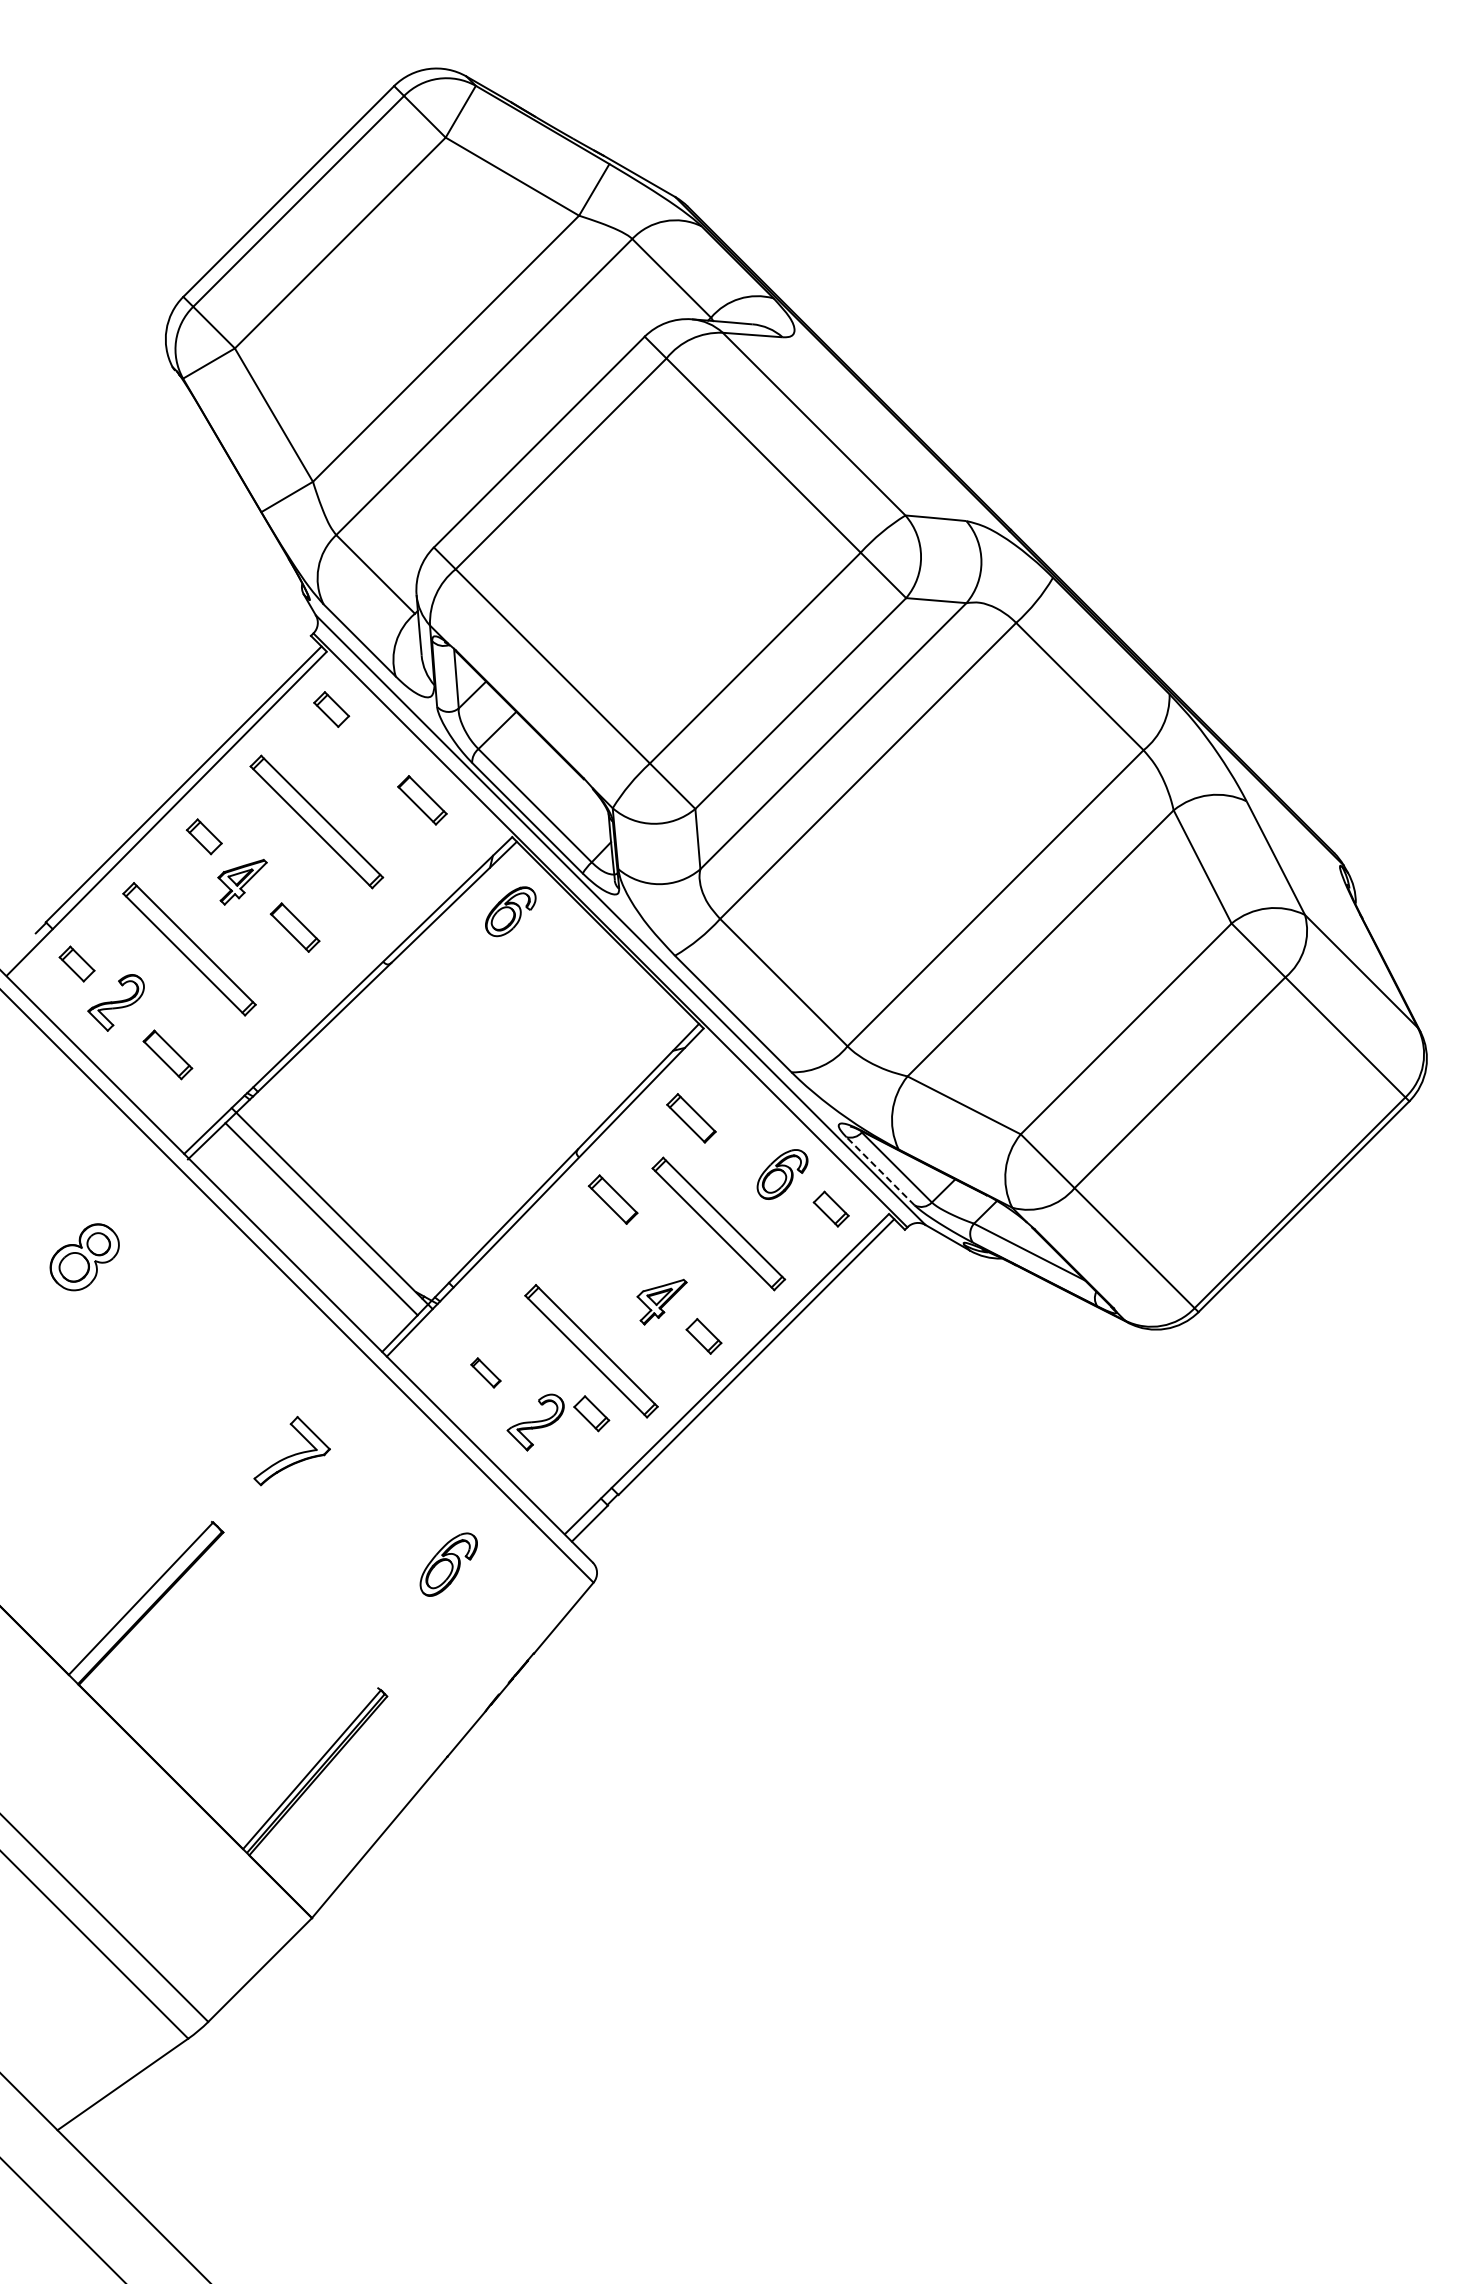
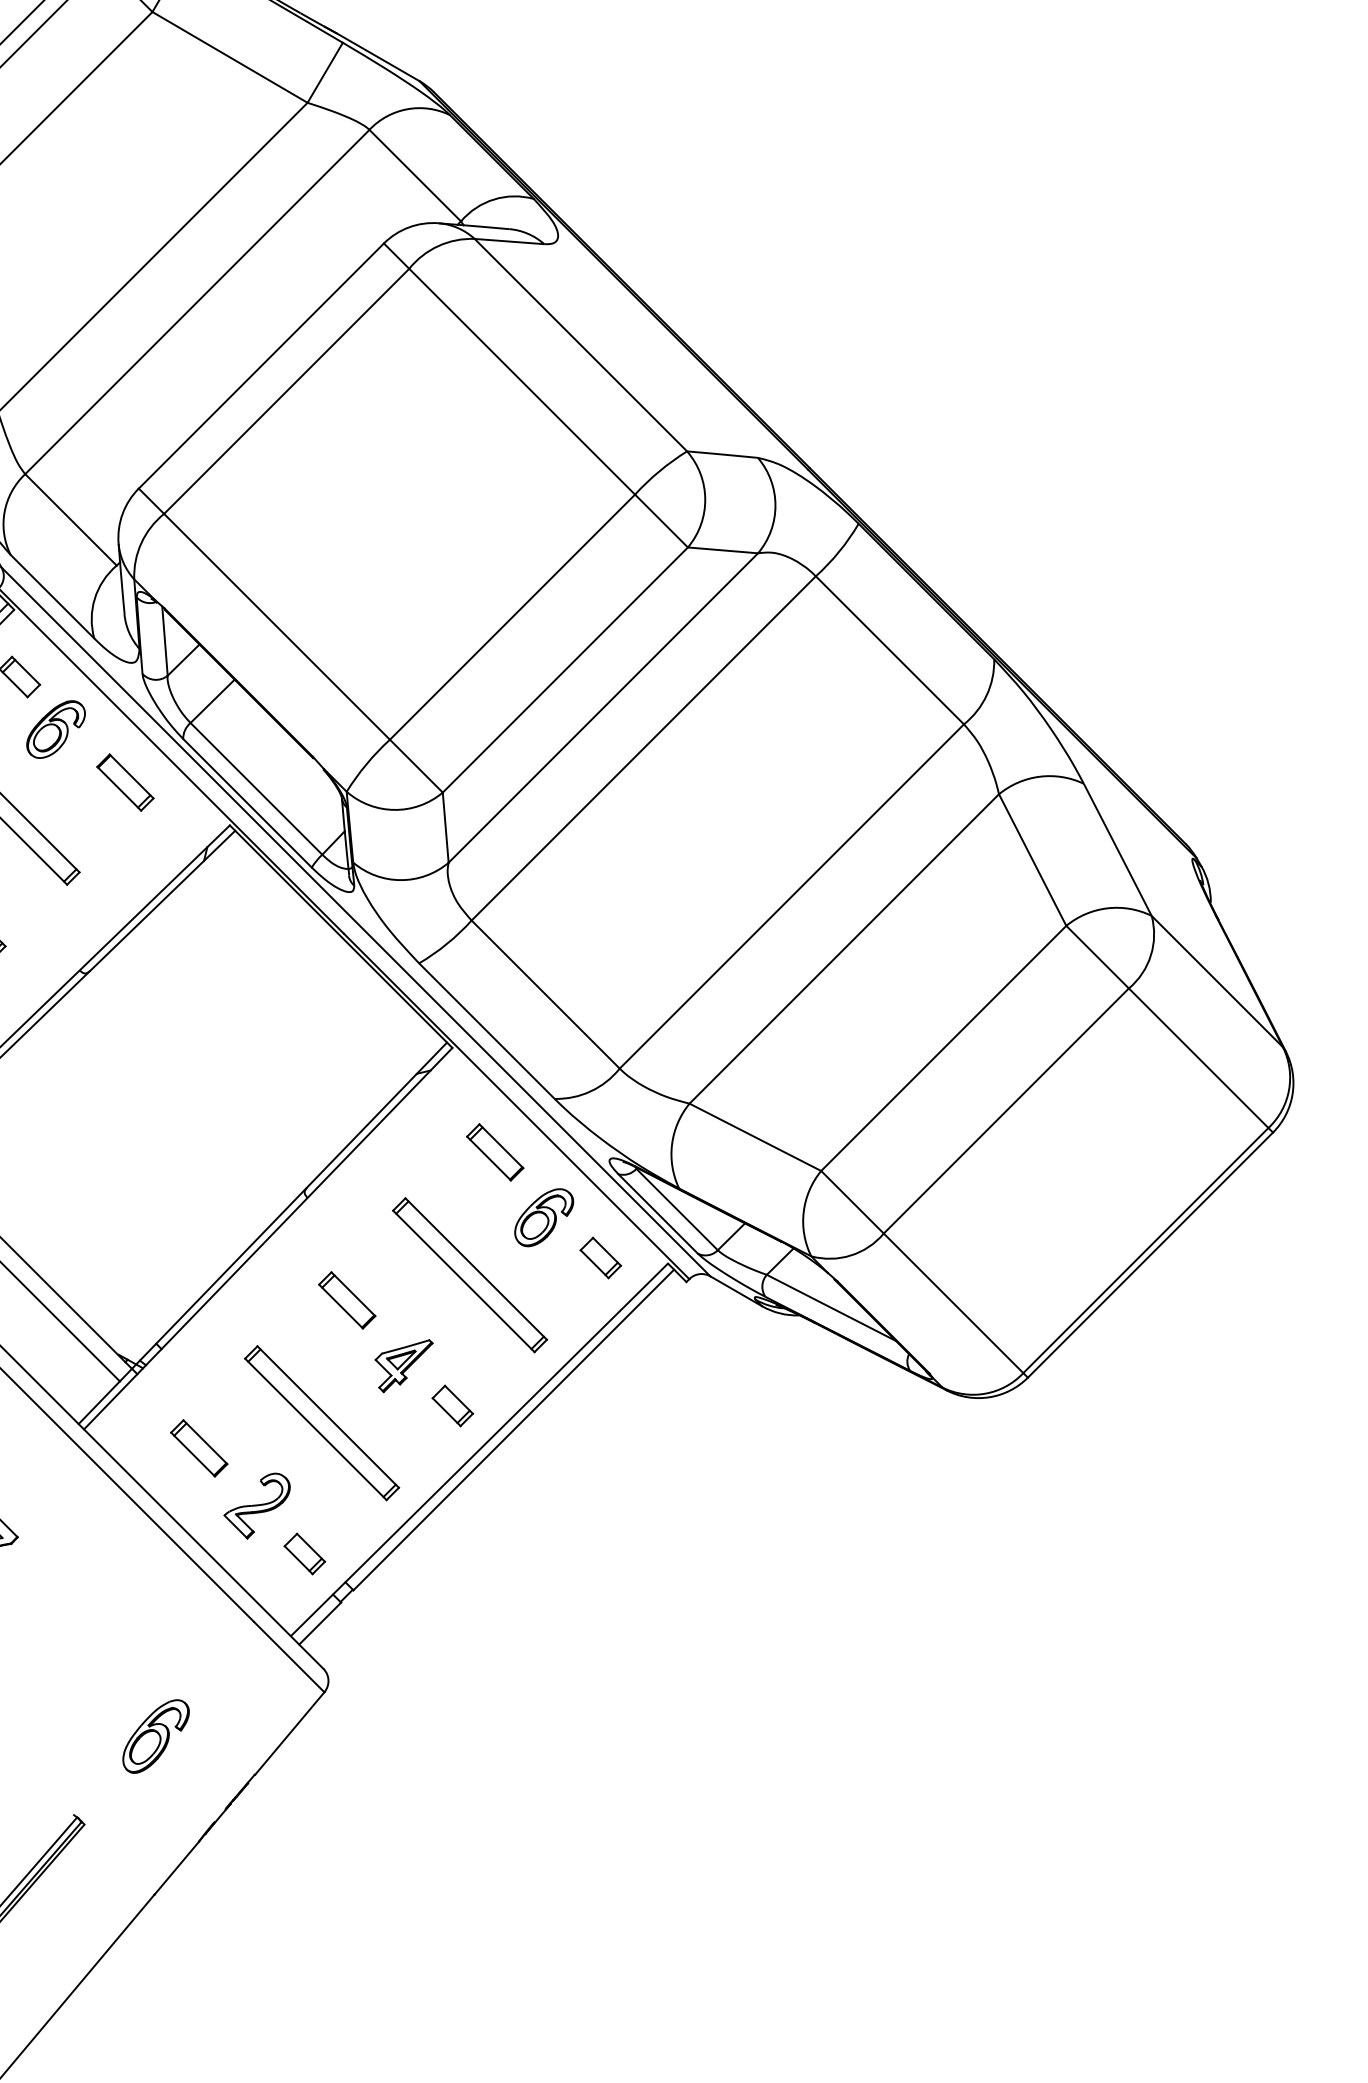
part: (510, 911) -> (55, 729), moved
part: (691, 1118) -> (495, 1152), moved
line: (880, 1170) -> (658, 1213), dashed -> solid
part: (612, 1199) -> (346, 1300), moved
part: (485, 1372) -> (198, 1447), size x1.67
part: (591, 1413) -> (304, 1553), moved
part: (448, 1564) -> (155, 1736), moved

